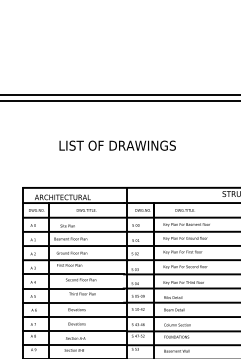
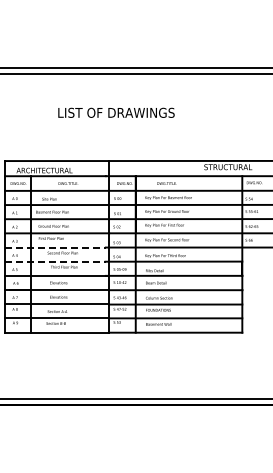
text: (117, 145) -> (116, 112), moved
line: (73, 274) -> (55, 247), solid -> dashed
line: (73, 288) -> (55, 261), solid -> dashed

